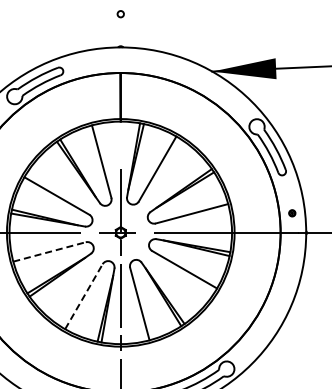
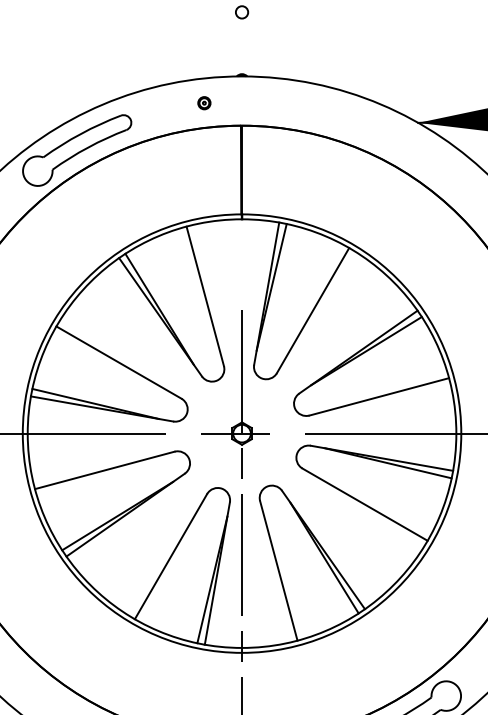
part: (101, 61) -> (204, 103), added
line: (50, 251) -> (106, 469), dashed -> solid
line: (84, 296) -> (172, 556), dashed -> solid

